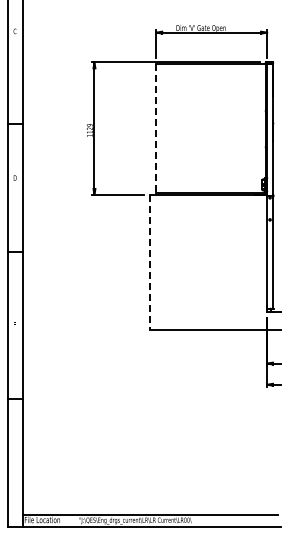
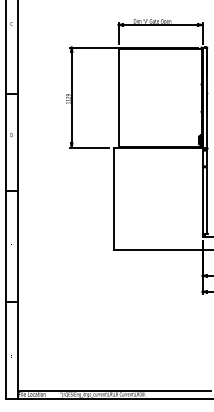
line: (156, 128) -> (118, 97), dashed -> solid
line: (149, 262) -> (113, 199), dashed -> solid

